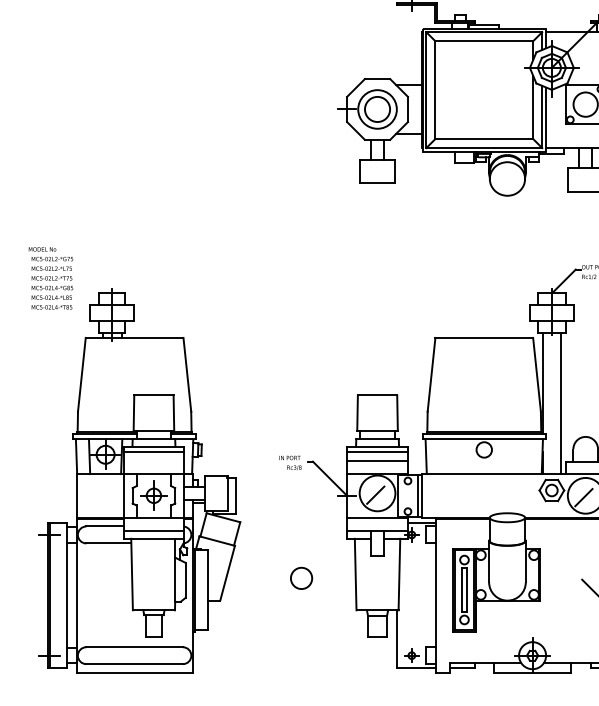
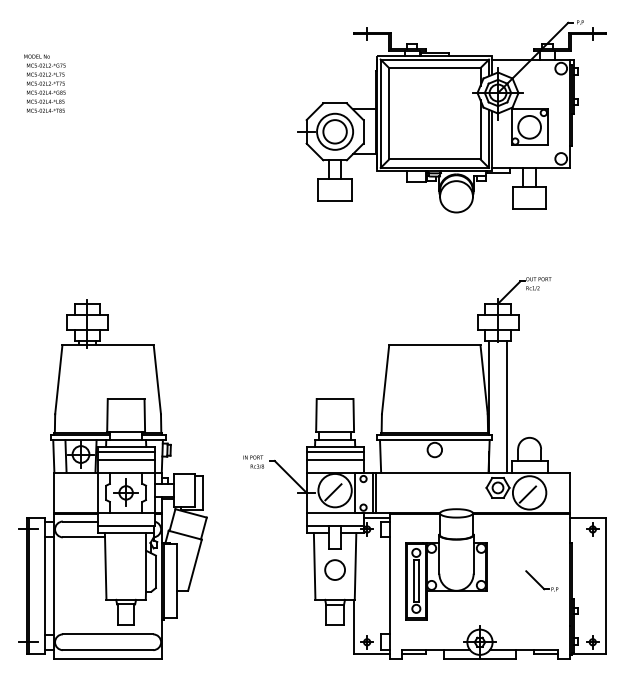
text: (50, 278) -> (44, 83), moved
line: (153, 460) -> (125, 459), added
circle: (300, 577) -> (334, 569), moved

